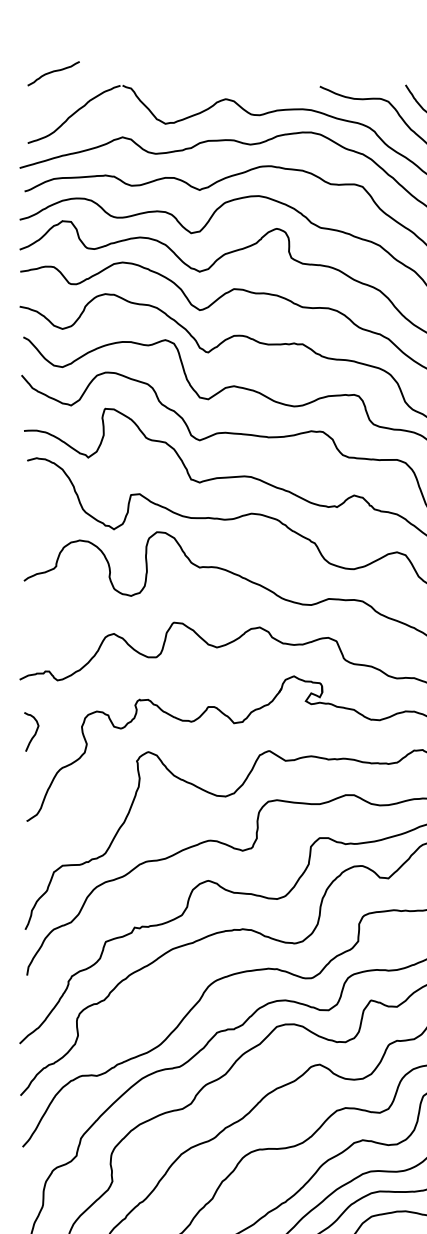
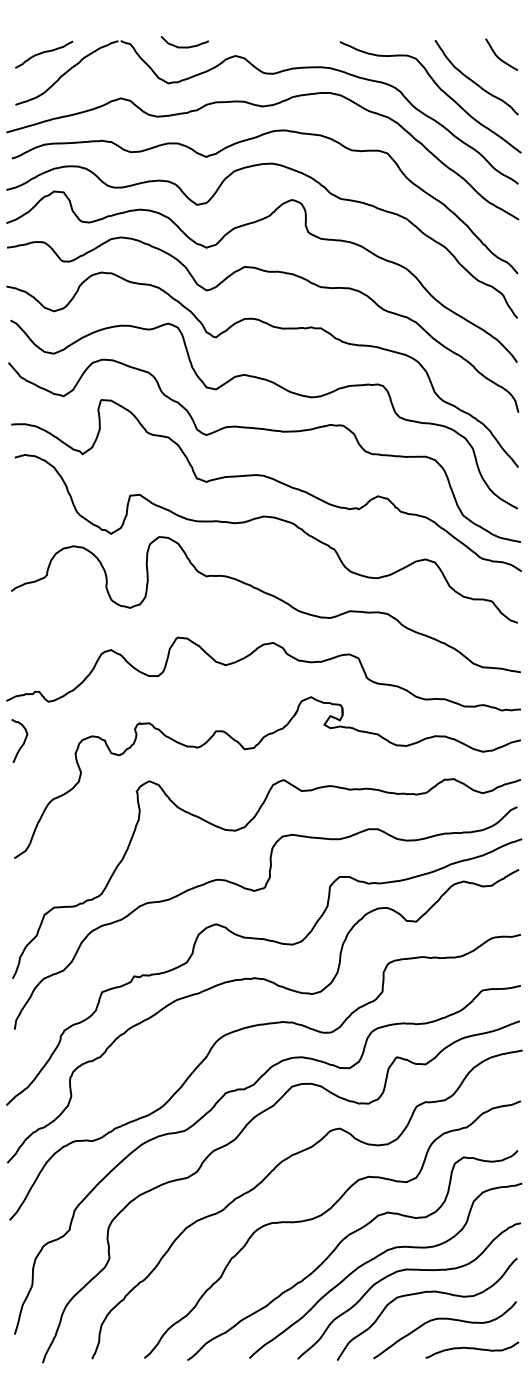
curve: (53, 72) -> (43, 53), moved
curve: (179, 90) -> (184, 46), added
curve: (35, 732) -> (23, 741), moved

